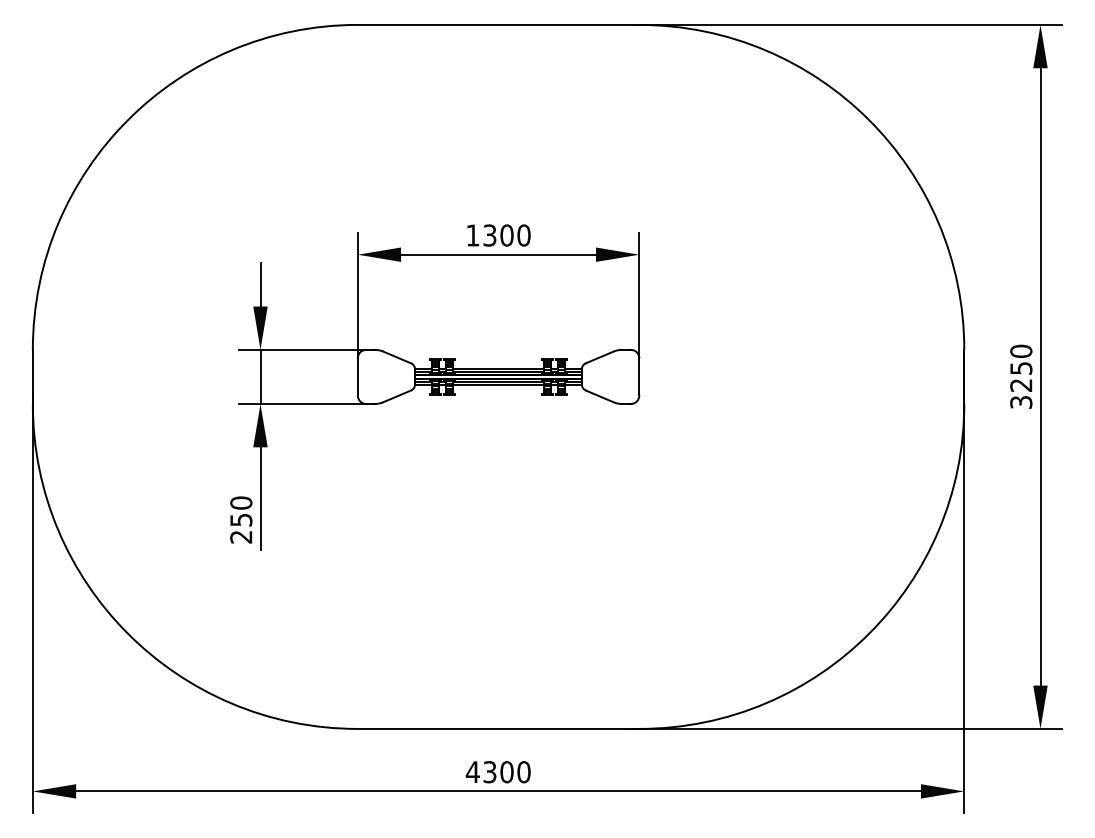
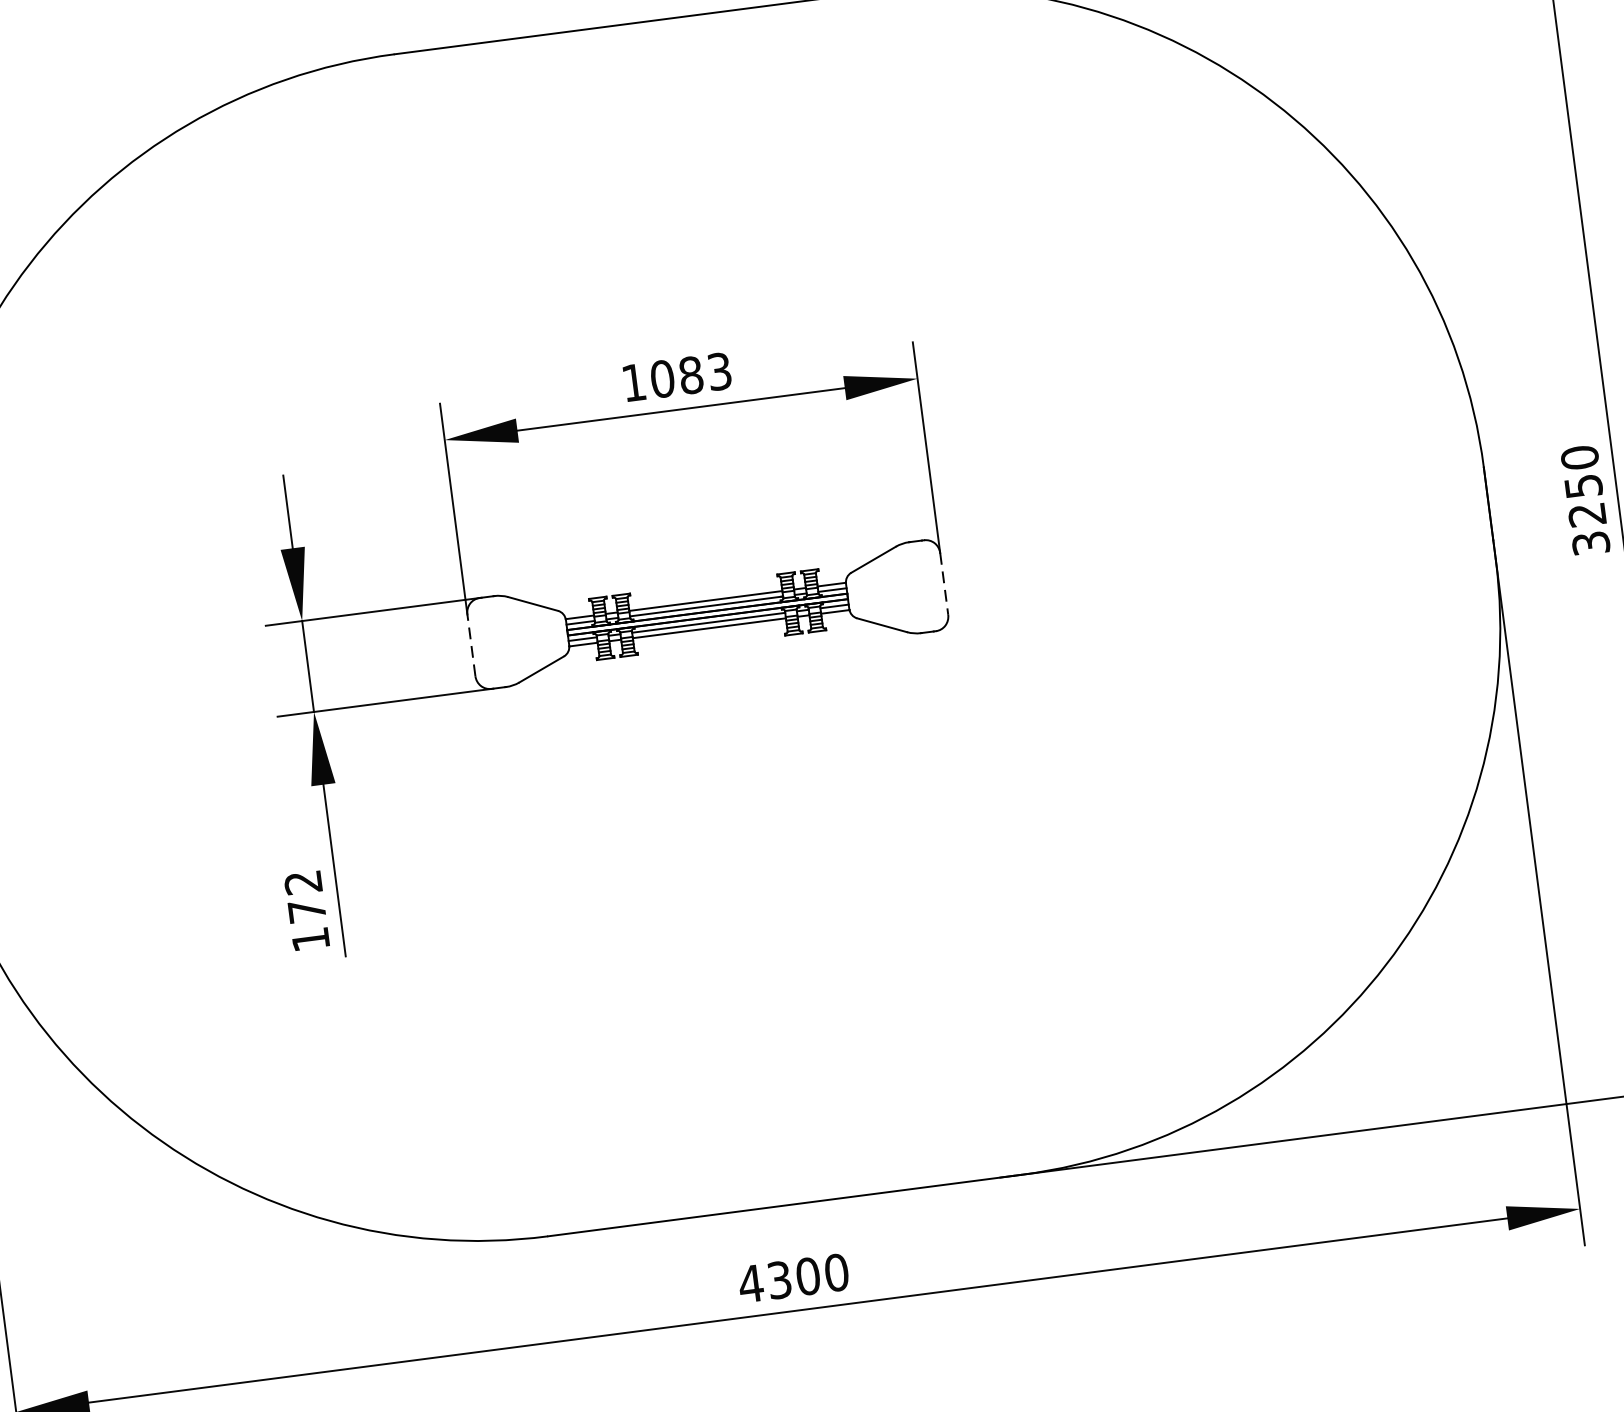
text: (506, 235) -> (690, 375), 1300 -> 1083
line: (357, 376) -> (470, 644), solid -> dashed
line: (639, 377) -> (944, 584), solid -> dashed
text: (241, 519) -> (307, 910), 250 -> 172

